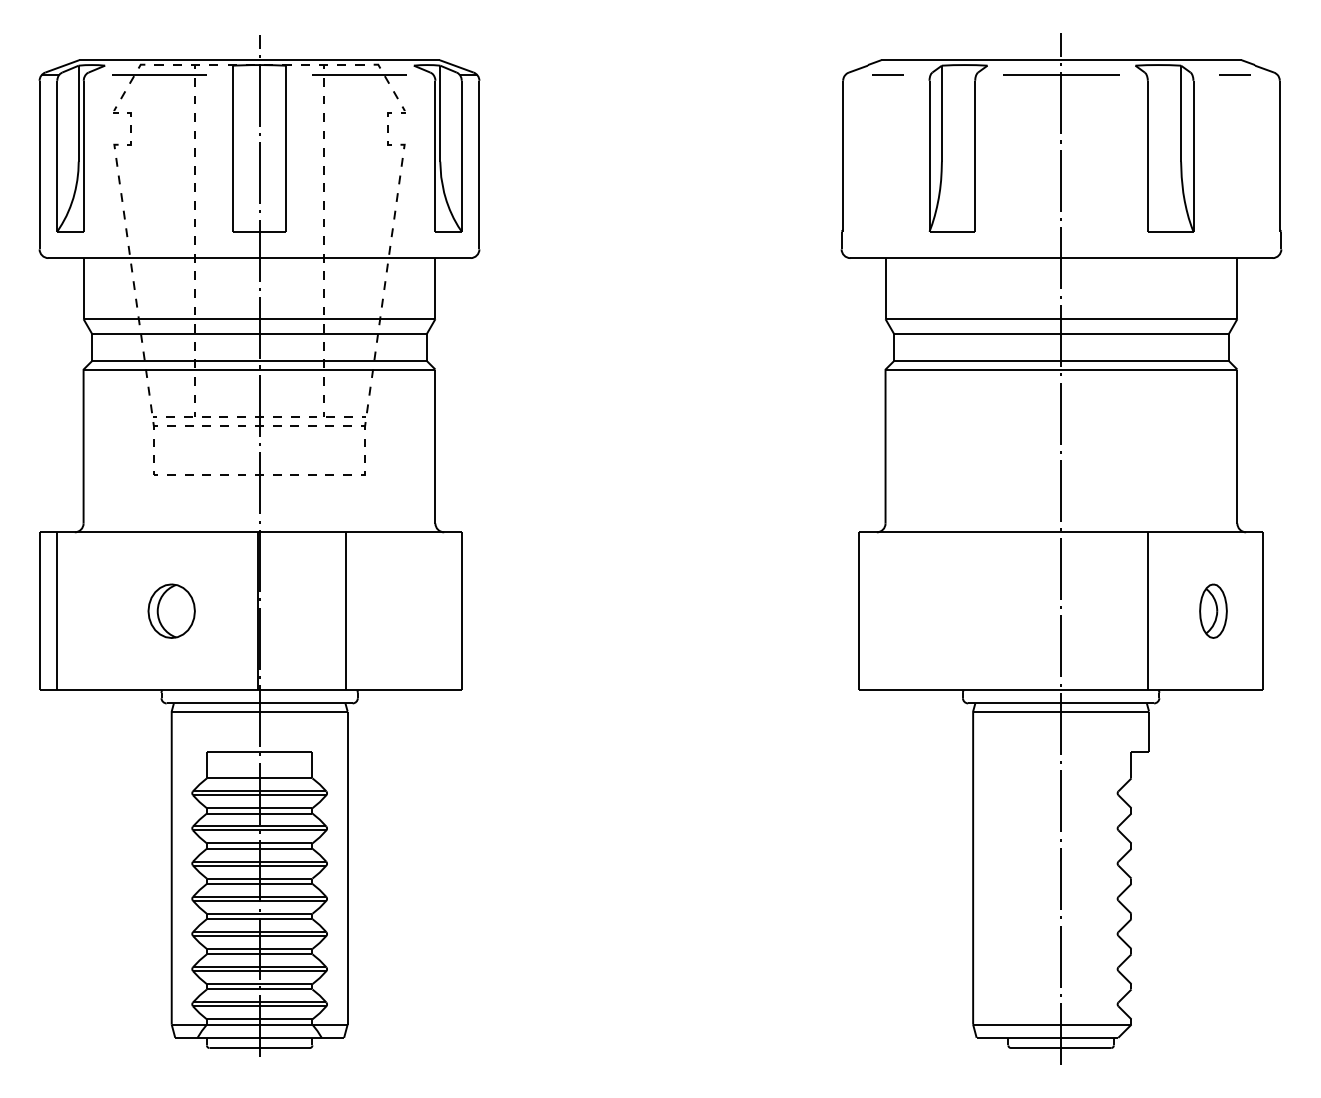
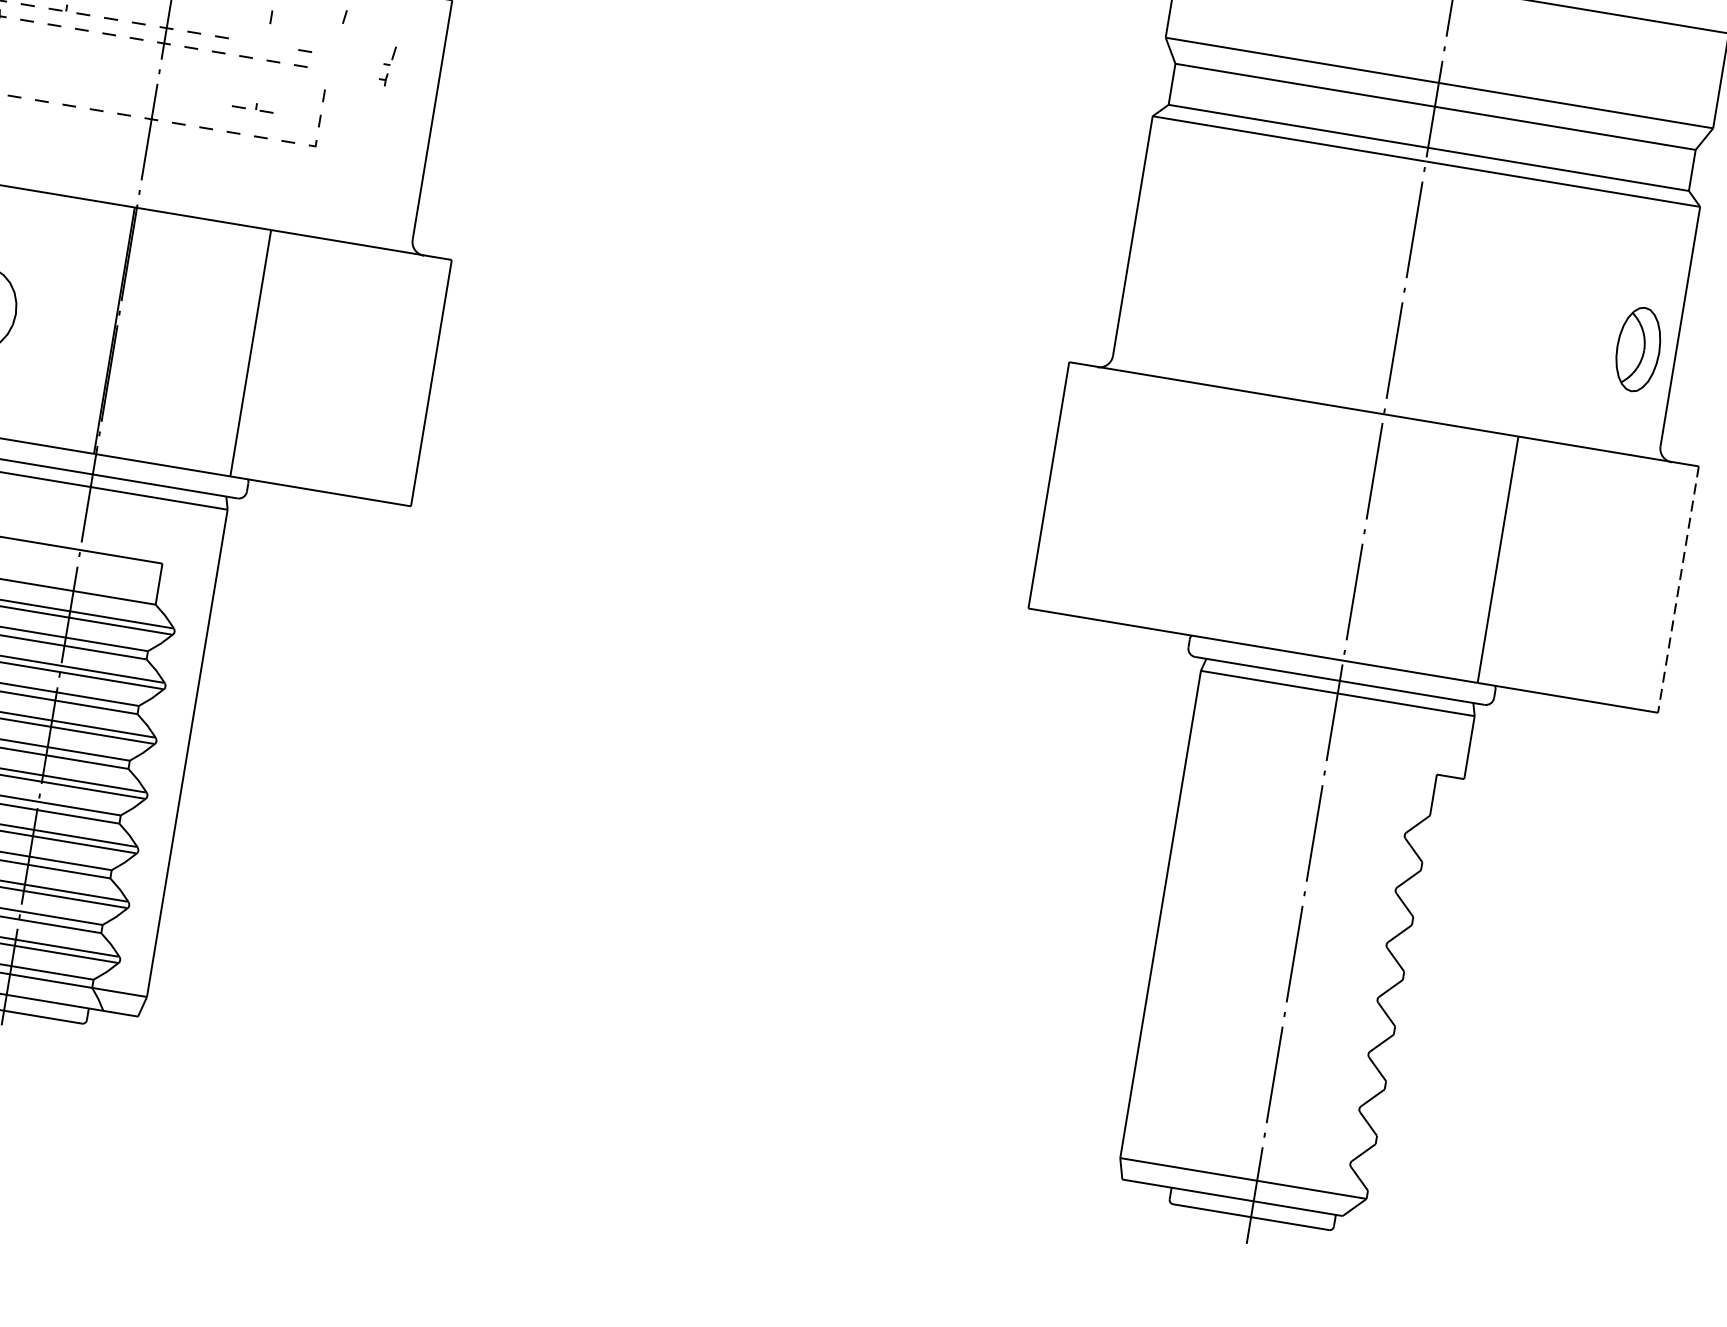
part: (321, 414) -> (252, 106), moved
part: (364, 416) -> (387, 64), moved
part: (1213, 610) -> (1638, 348), moved
line: (1263, 611) -> (1678, 590), solid -> dashed

